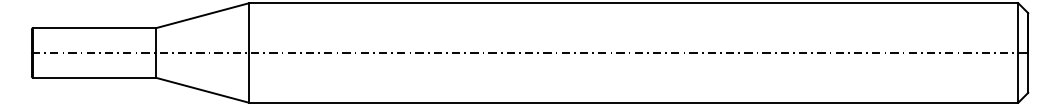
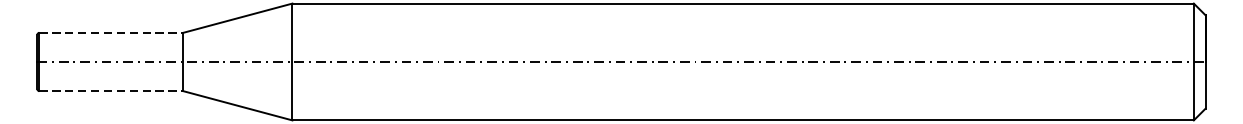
line: (95, 28) -> (112, 33), solid -> dashed
line: (95, 77) -> (112, 90), solid -> dashed

